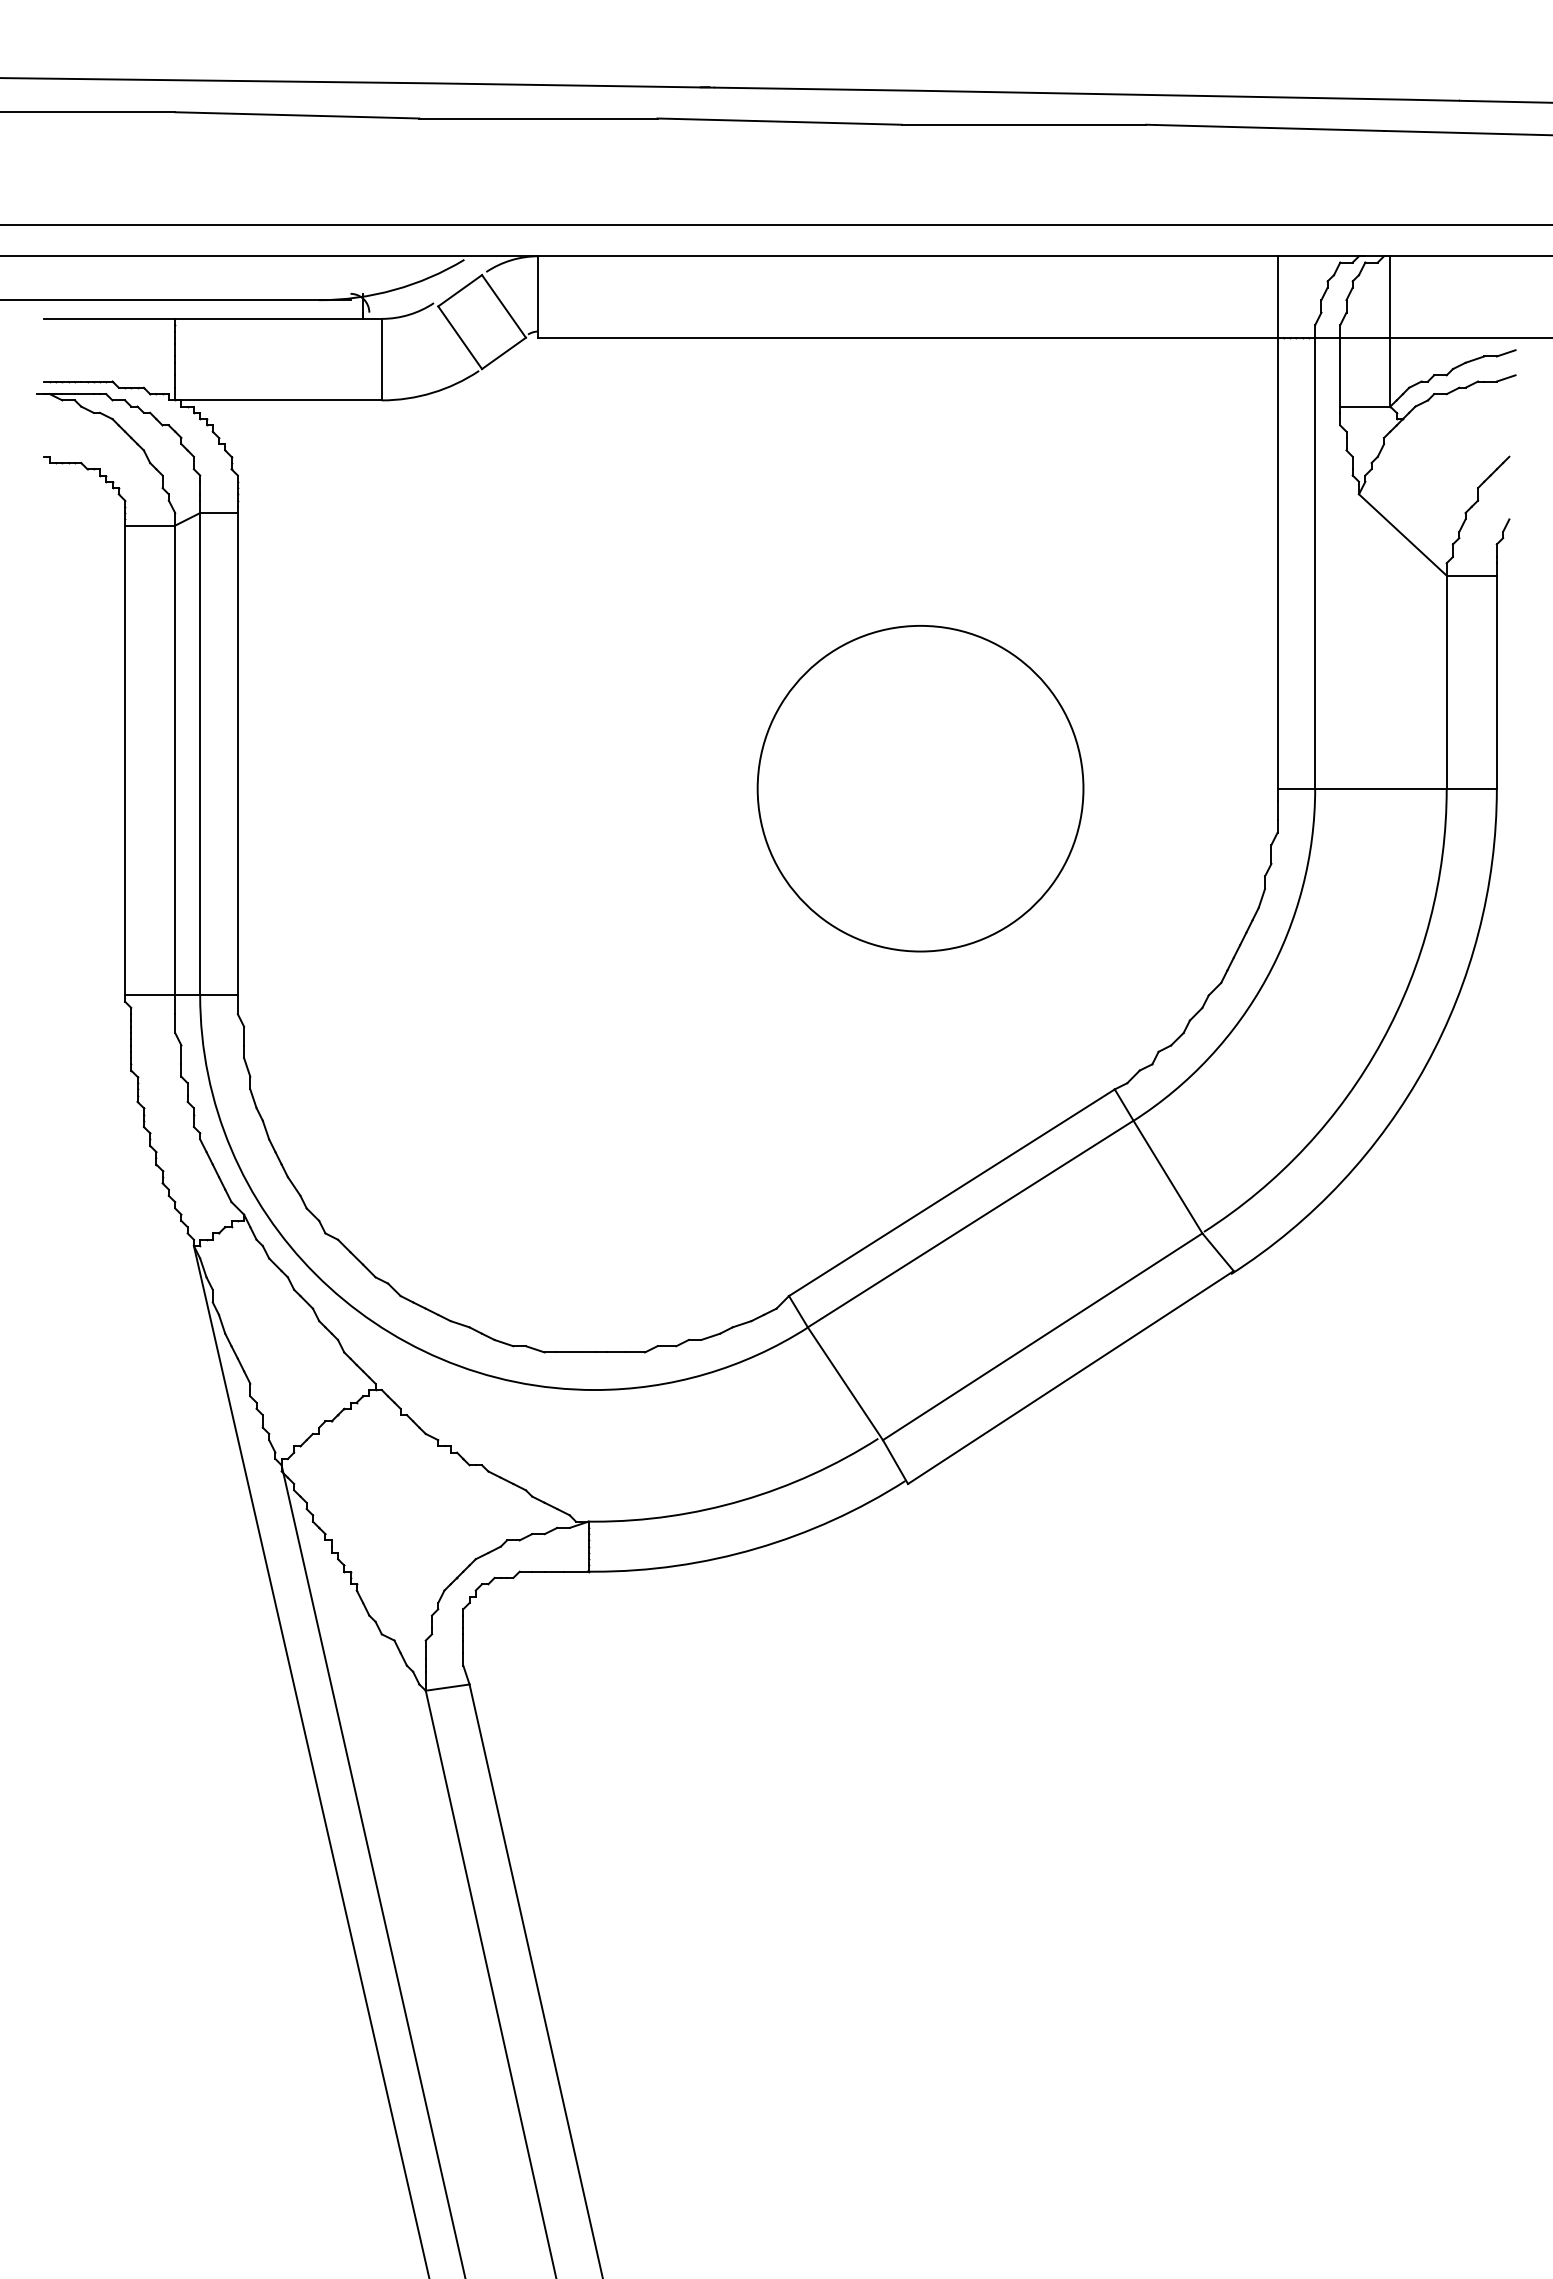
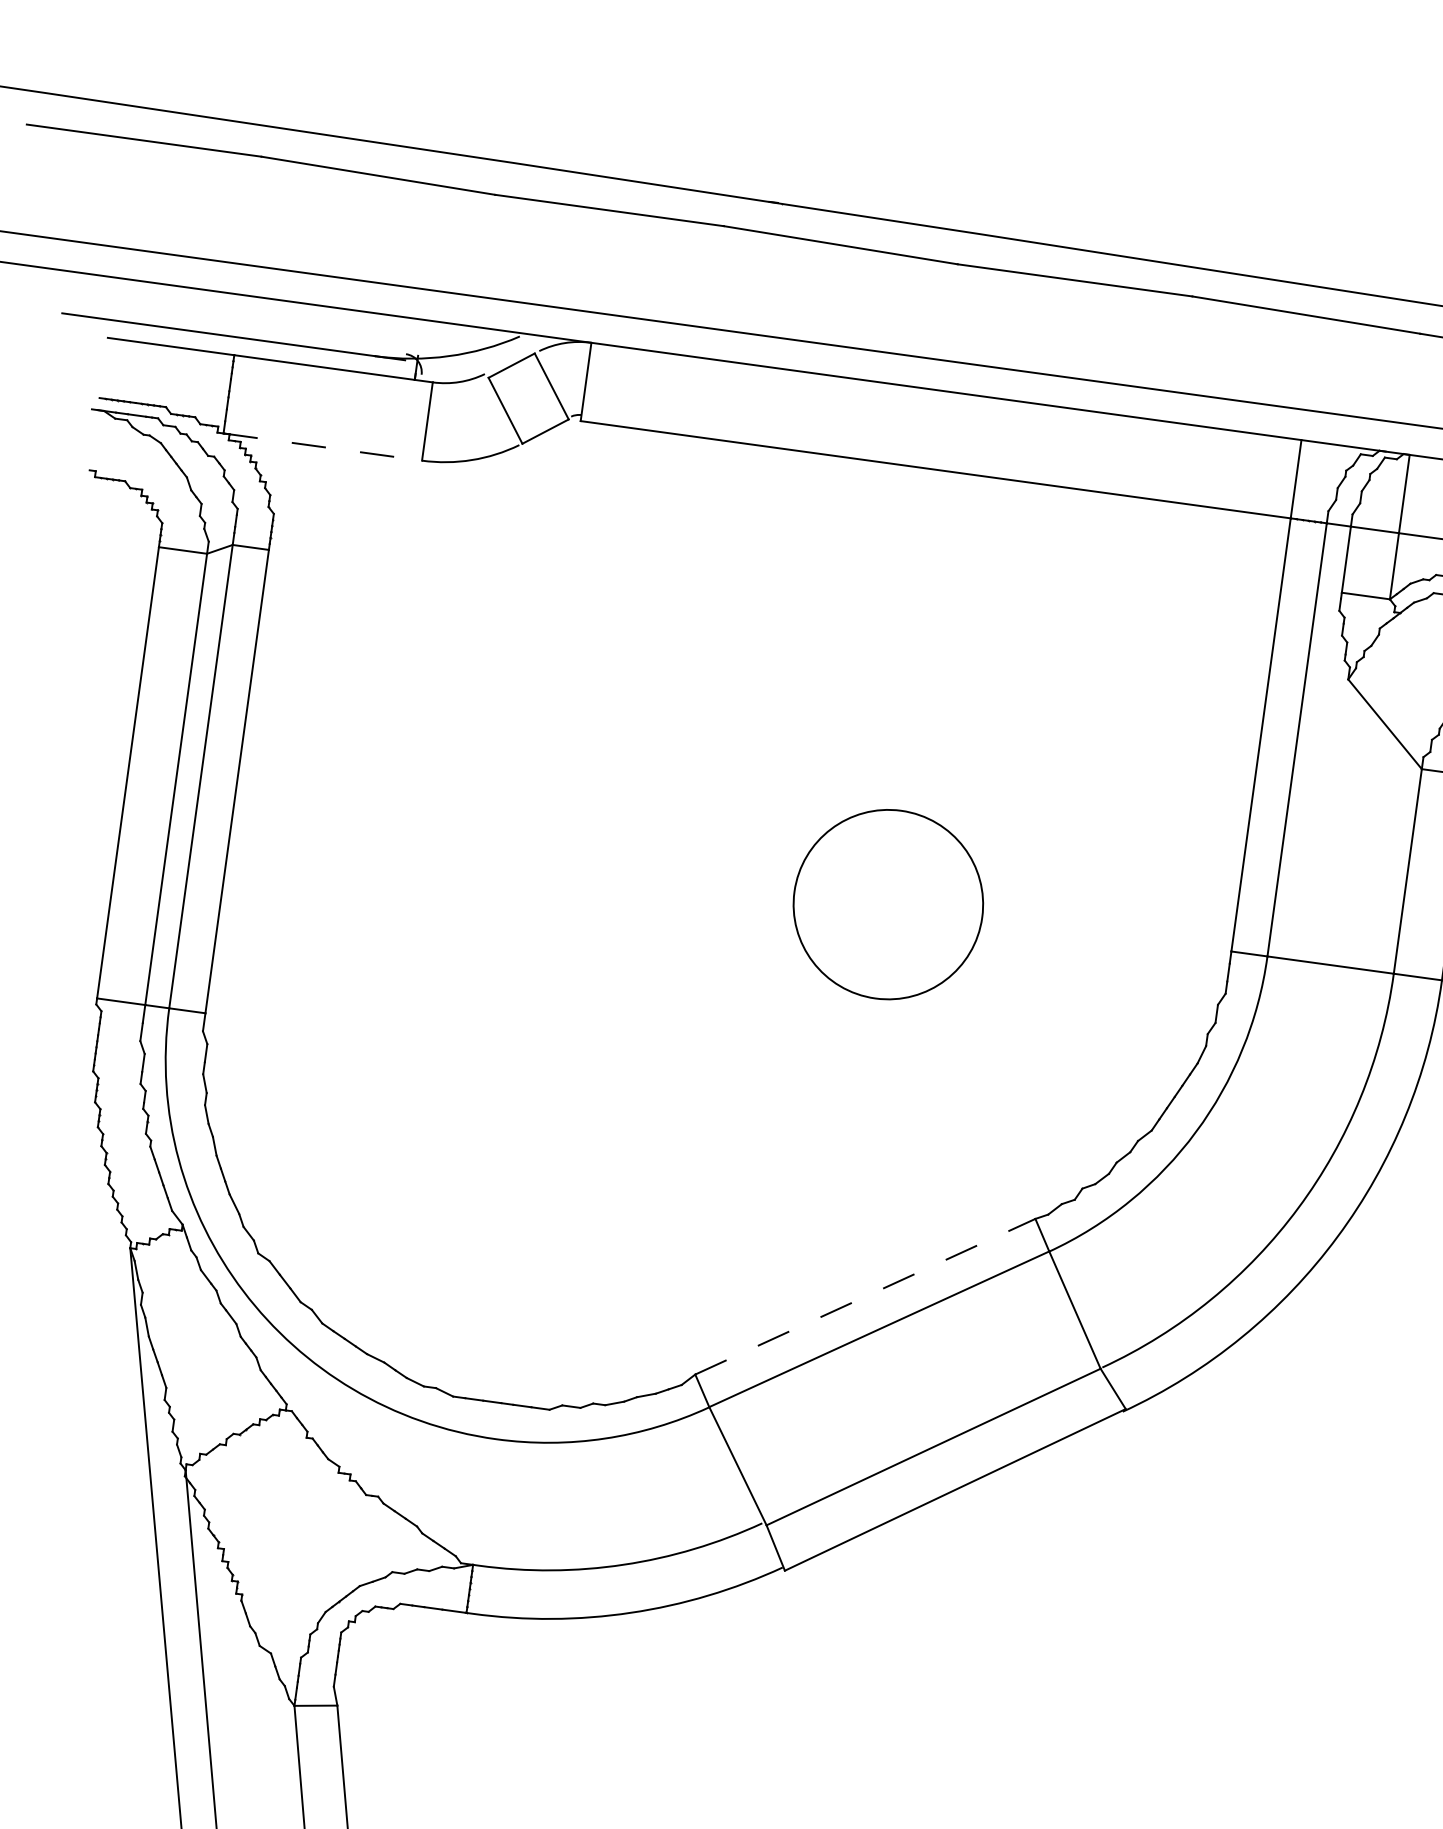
line: (279, 400) -> (323, 447), solid -> dashed
part: (920, 788) -> (888, 904), size x0.6
line: (951, 1192) -> (865, 1296), solid -> dashed

